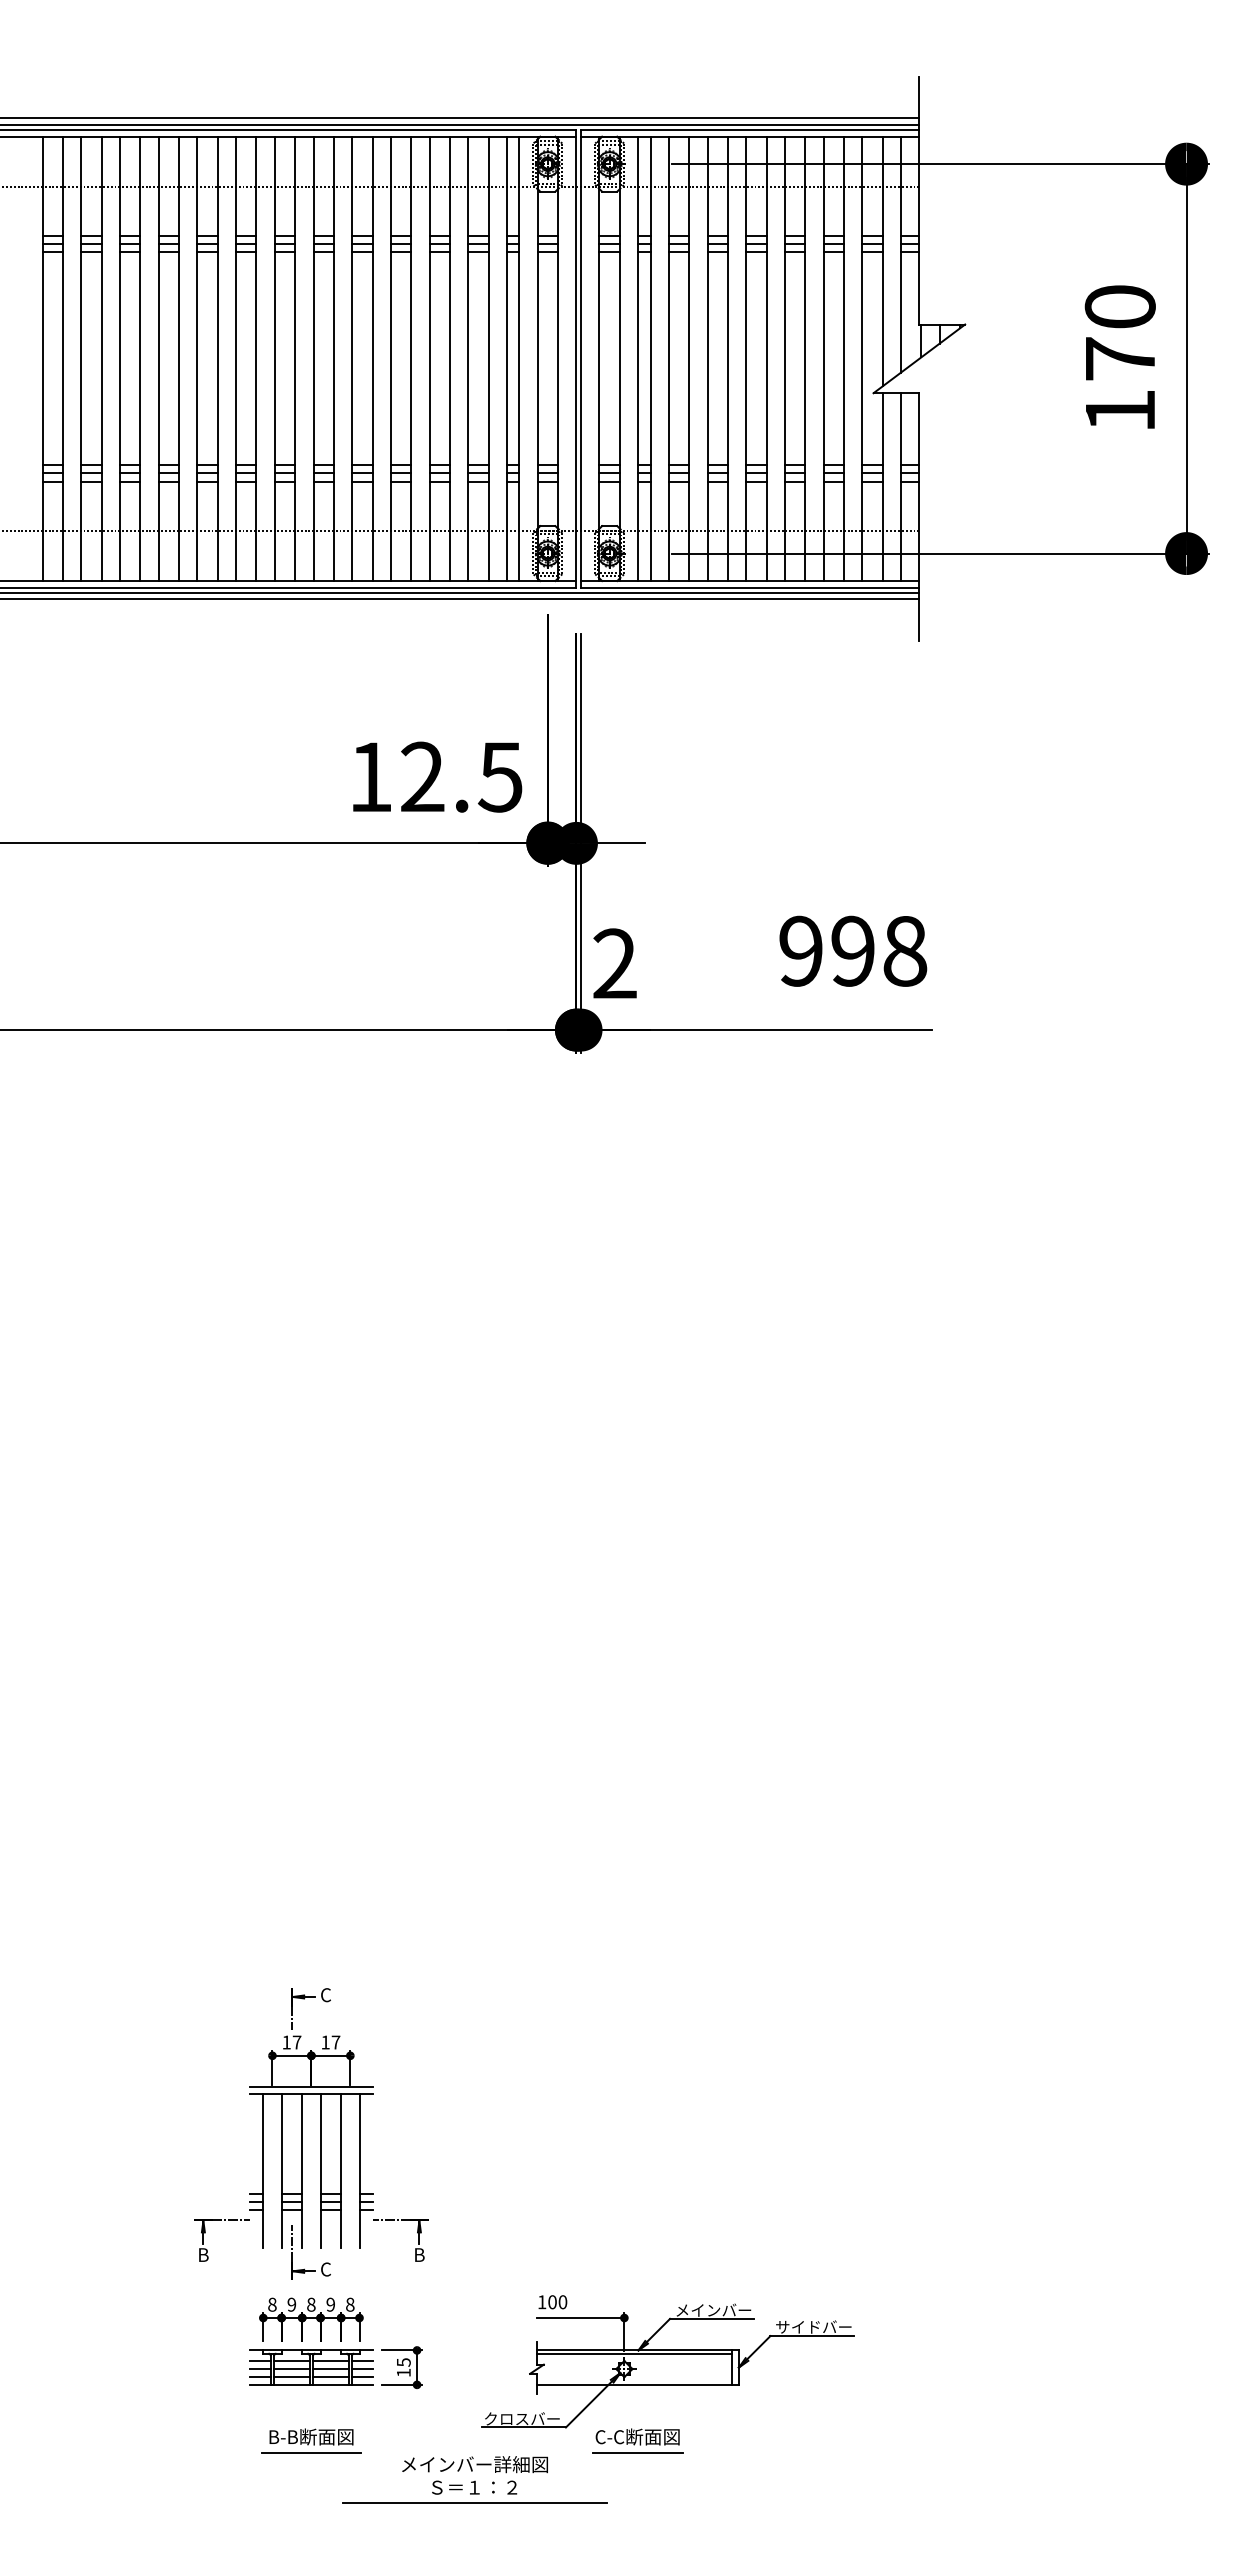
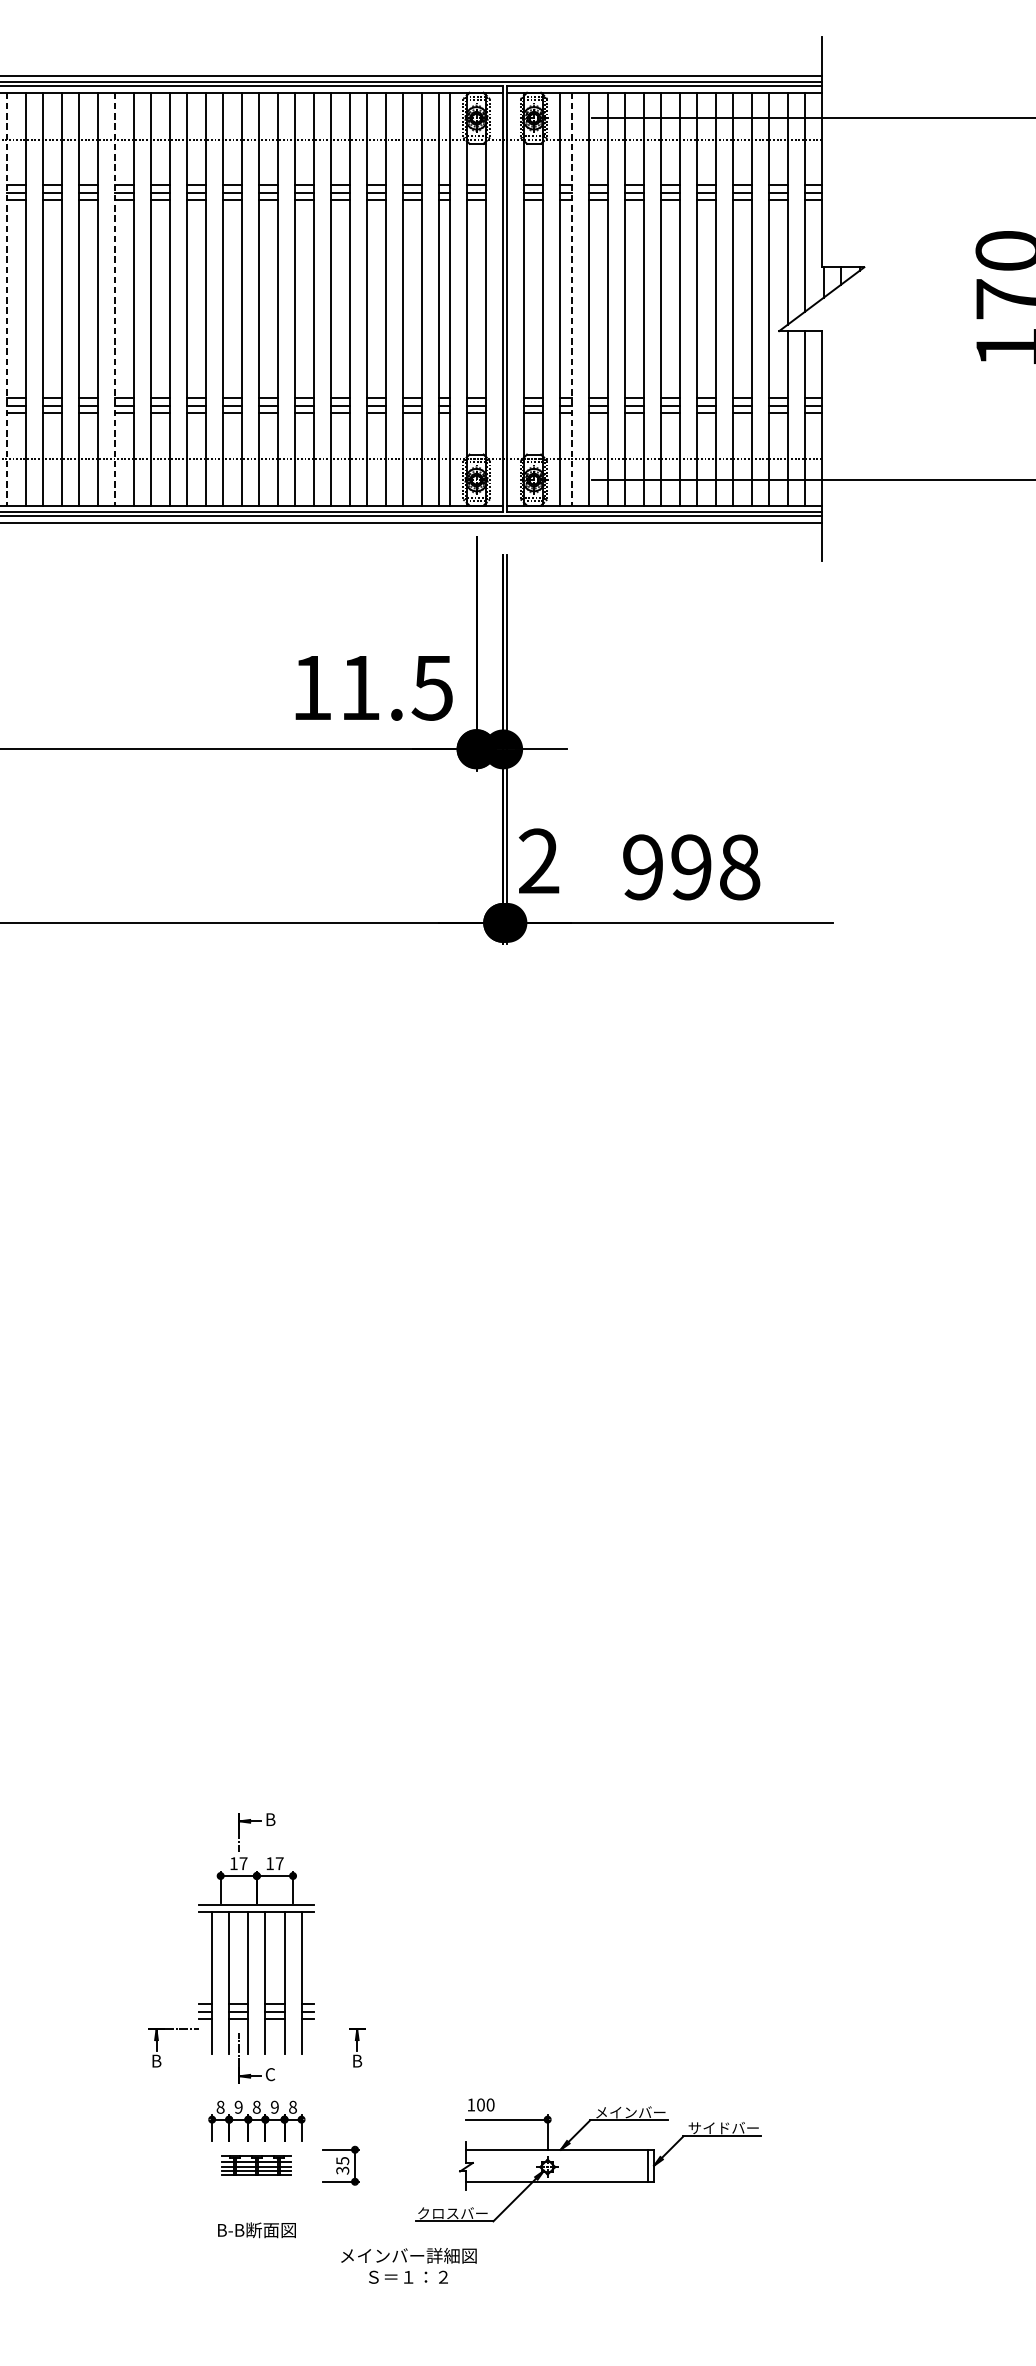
line: (42, 359) -> (7, 299), solid -> dashed
line: (158, 359) -> (114, 299), solid -> dashed
line: (650, 359) -> (571, 299), solid -> dashed
text: (422, 776) -> (360, 687), 12.5 -> 11.5
text: (853, 950) -> (691, 866), moved
text: (326, 1995) -> (270, 1819), C -> B
line: (391, 2220) -> (331, 2029), removed
line: (634, 2353) -> (557, 2152), removed
part: (311, 2367) -> (256, 2165), size x0.6
text: (403, 2372) -> (342, 2170), 15 -> 35
part: (637, 2440) -> (559, 2233), removed
line: (311, 2452) -> (256, 2244), removed
line: (474, 2503) -> (408, 2292), removed

